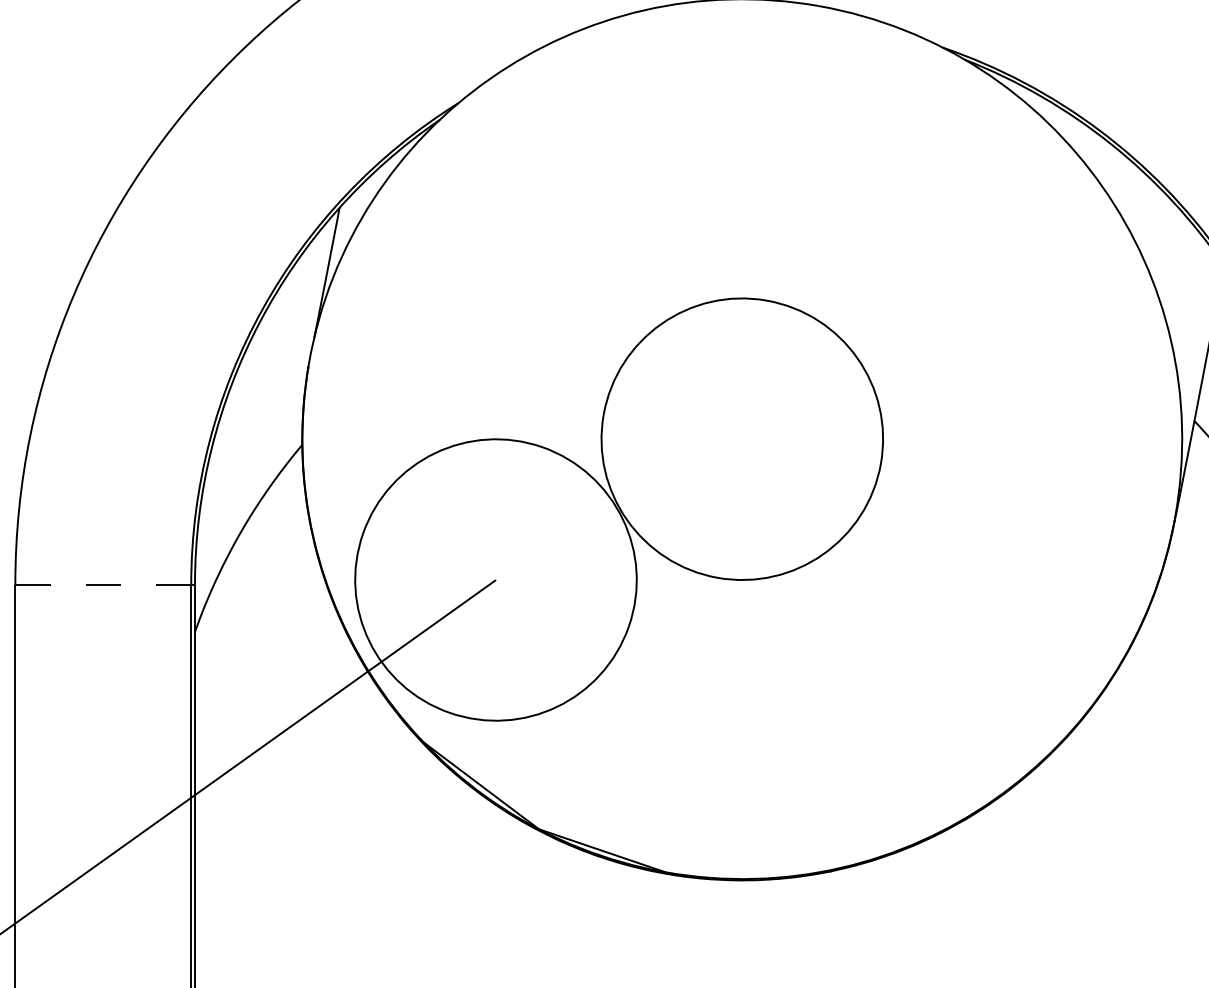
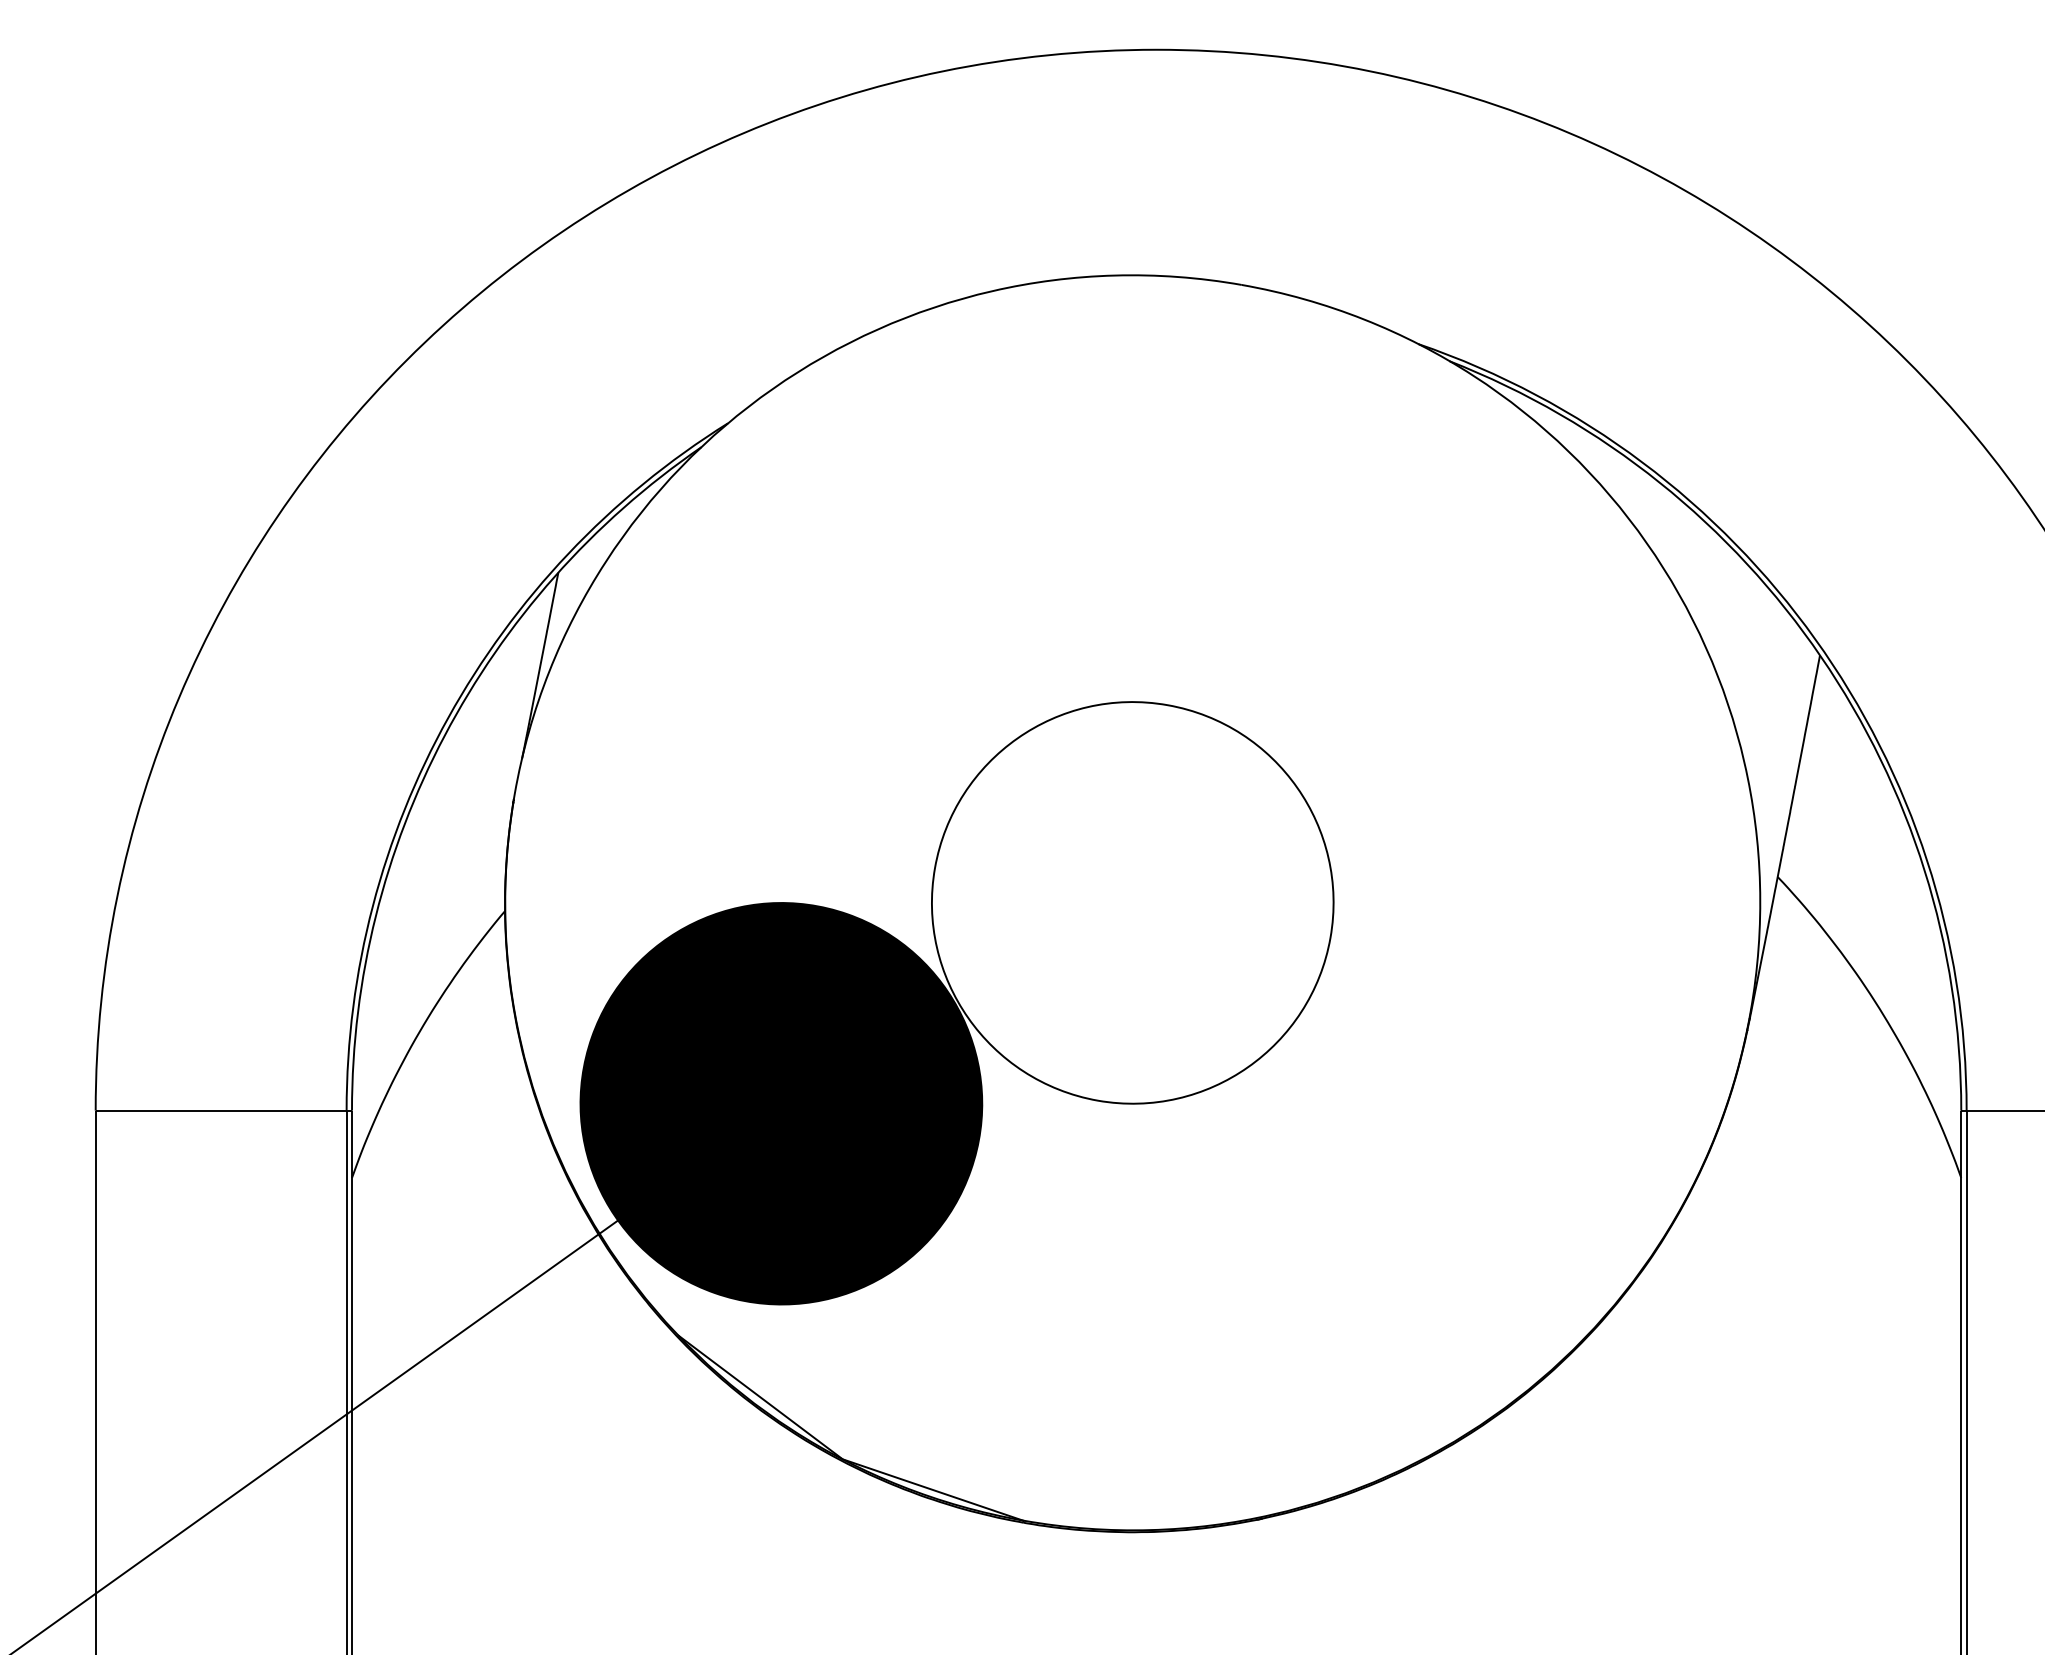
fill: (496, 579) -> (781, 1103), added
line: (103, 584) -> (221, 1110), dashed -> solid

